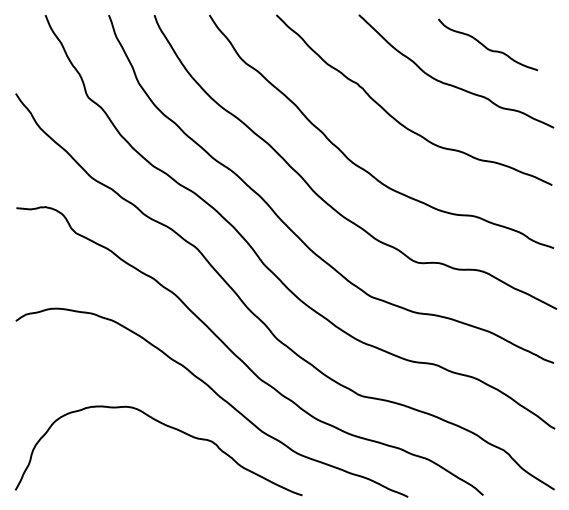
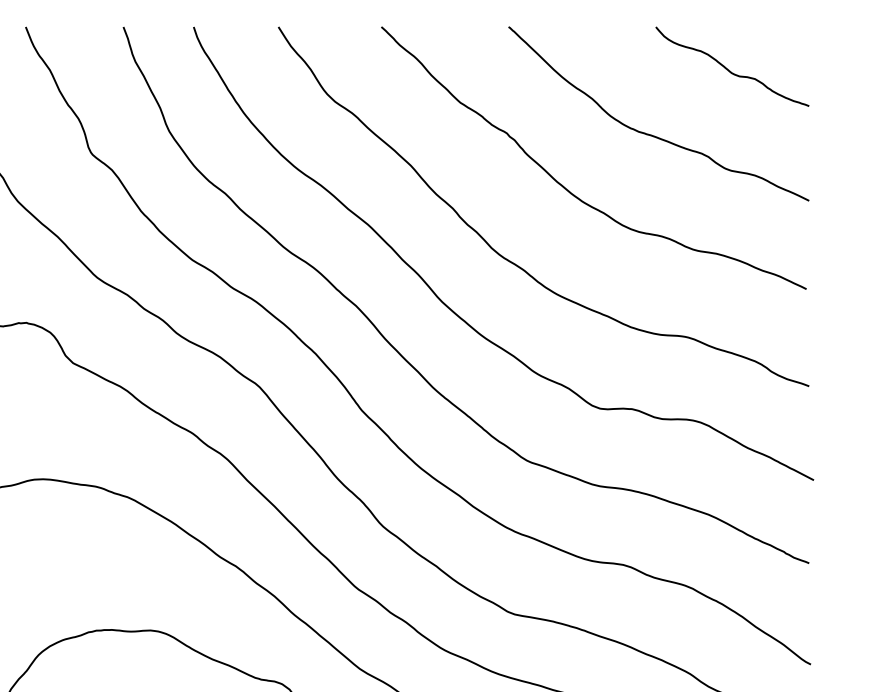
curve: (486, 46) -> (729, 69), moved

